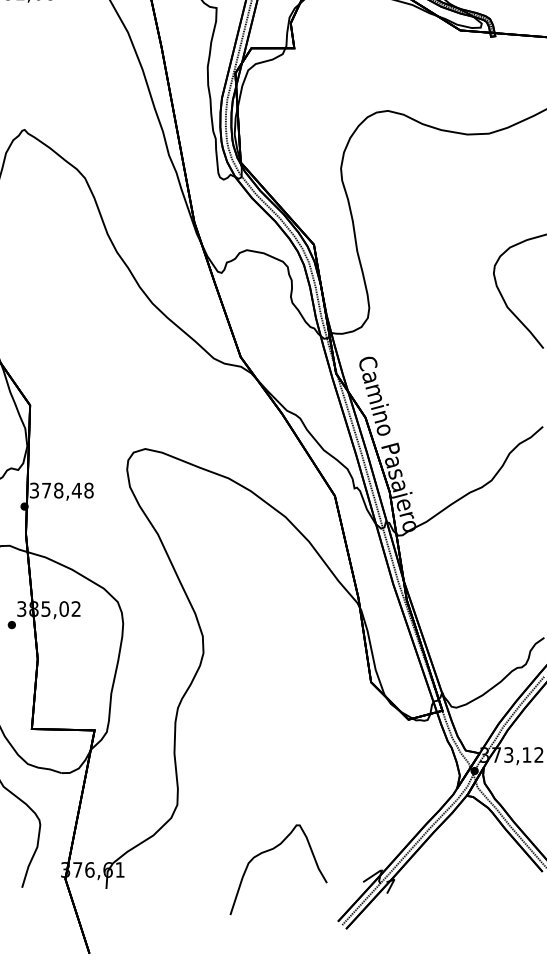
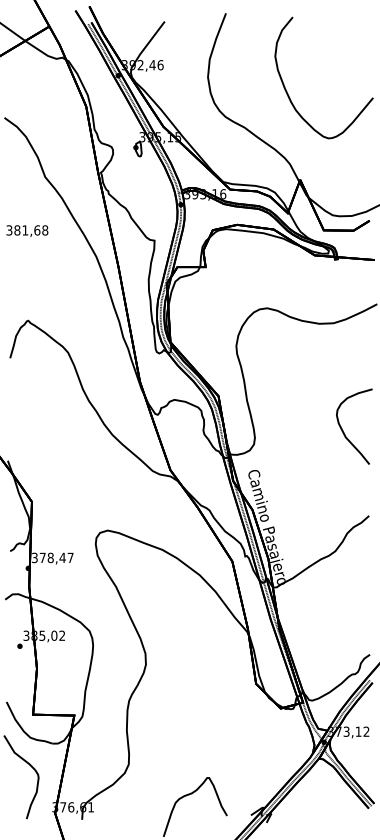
text: (88, 489) -> (70, 557), 378,48 -> 378,47

